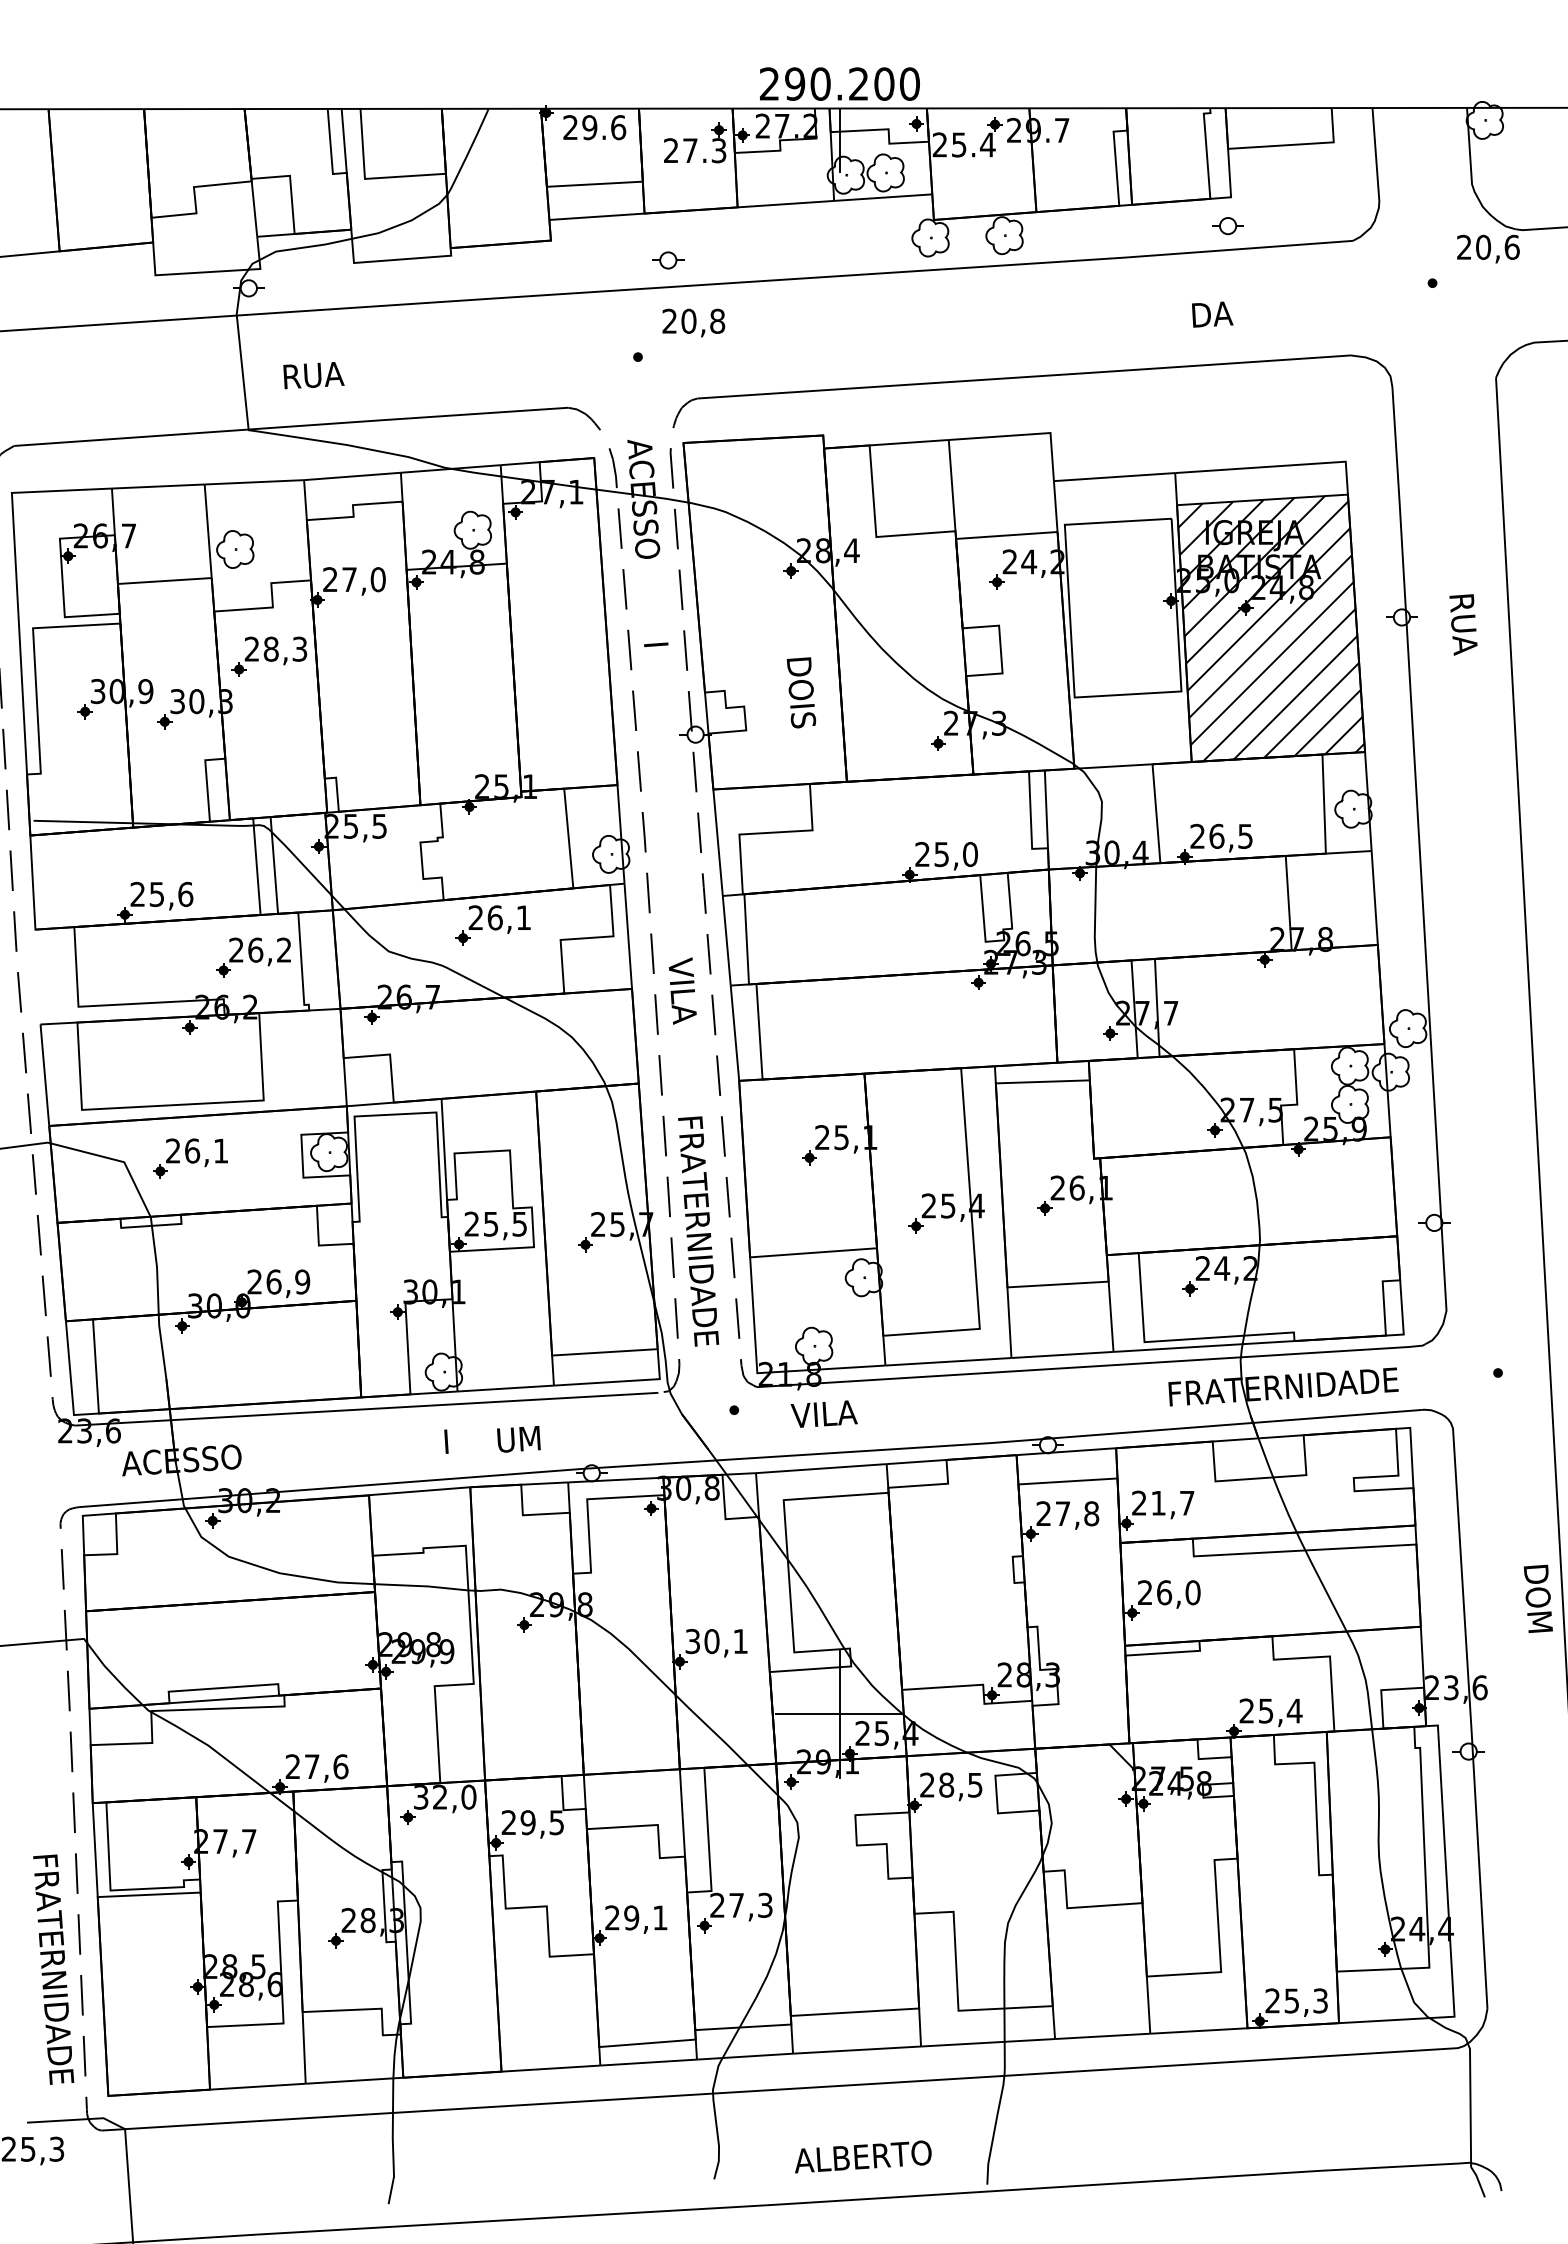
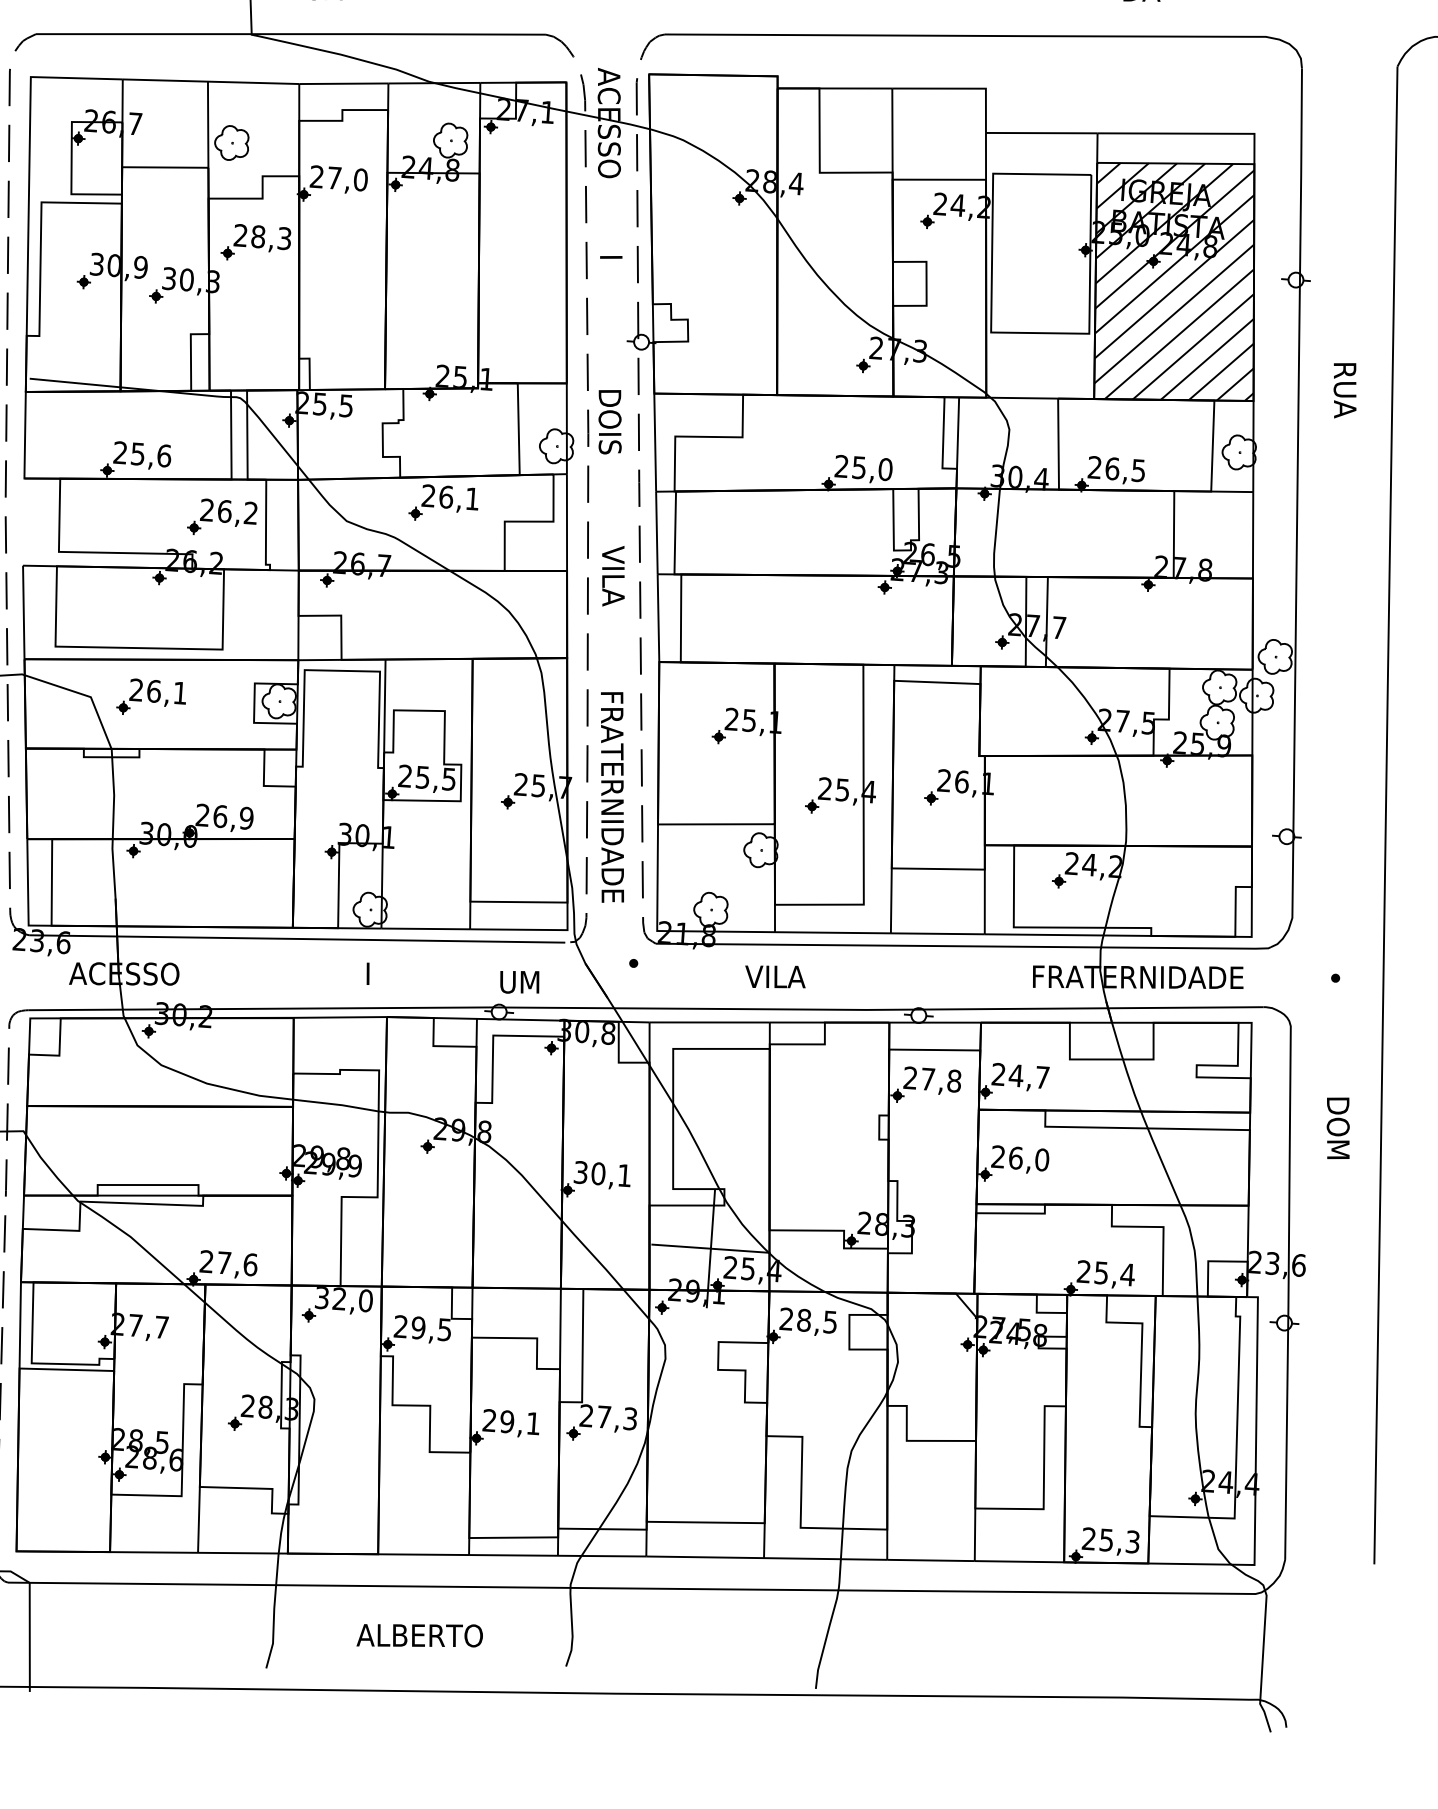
text: (1463, 624) -> (1344, 390), moved
text: (801, 692) -> (610, 421), moved
text: (823, 1413) -> (774, 976), moved
text: (518, 1439) -> (519, 982), moved
text: (1158, 1503) -> (1016, 1076), 21,7 -> 24,7
text: (1537, 1598) -> (1337, 1127), moved
text: (863, 2156) -> (420, 1635), moved

